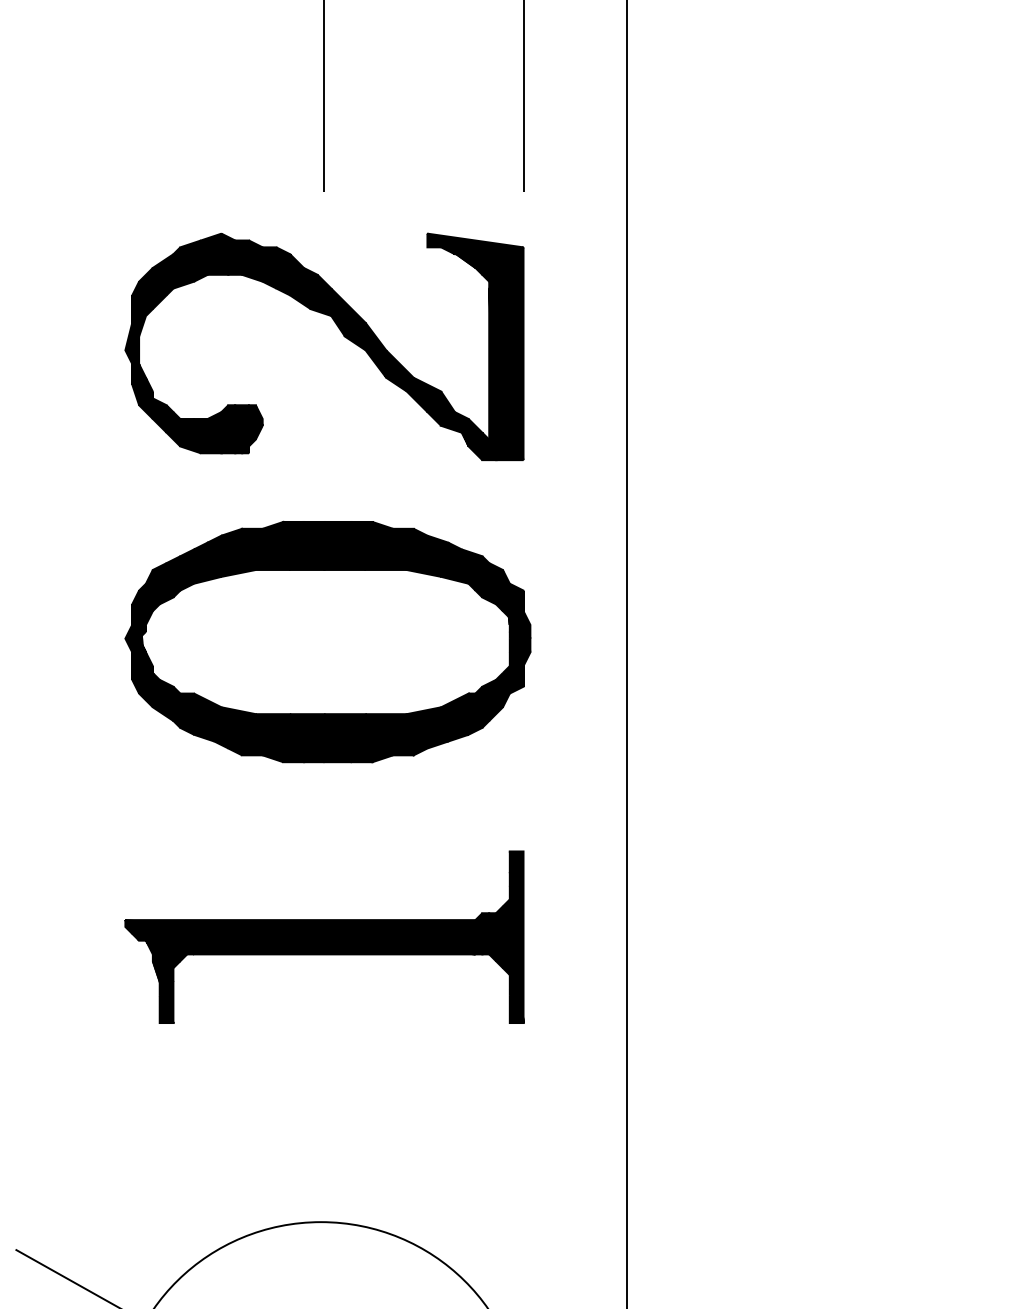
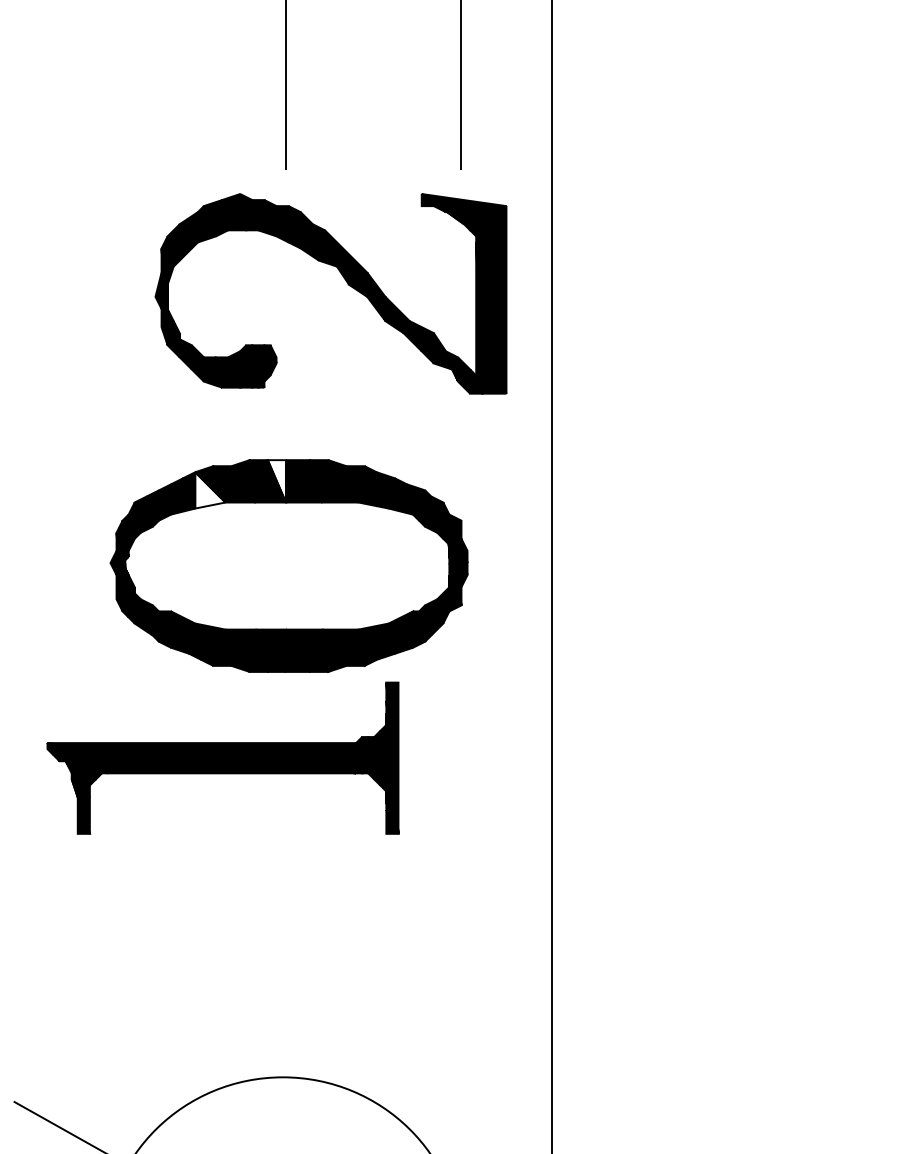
part: (340, 332) -> (345, 281), moved
fill: (313, 546) -> (276, 481), removed
fill: (238, 556) -> (210, 490), removed
part: (323, 936) -> (222, 757), moved

